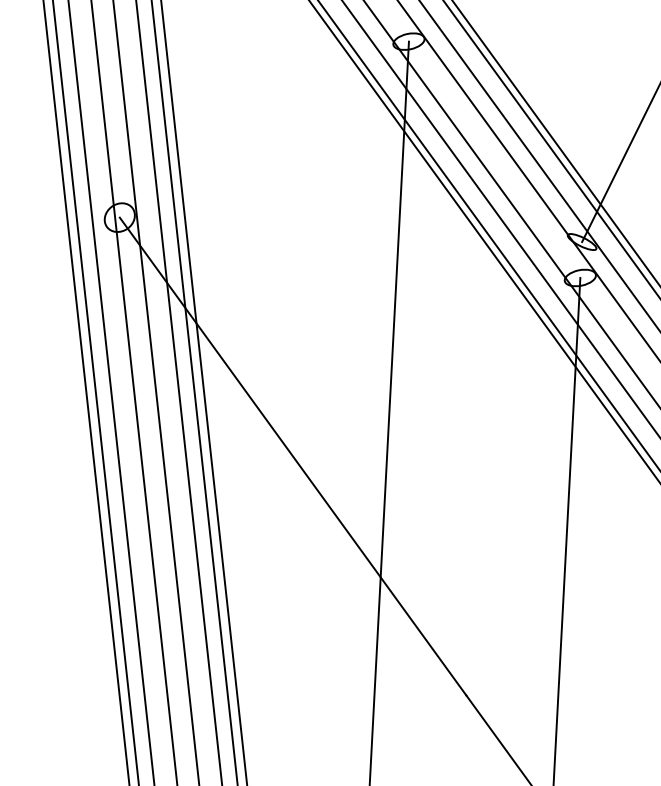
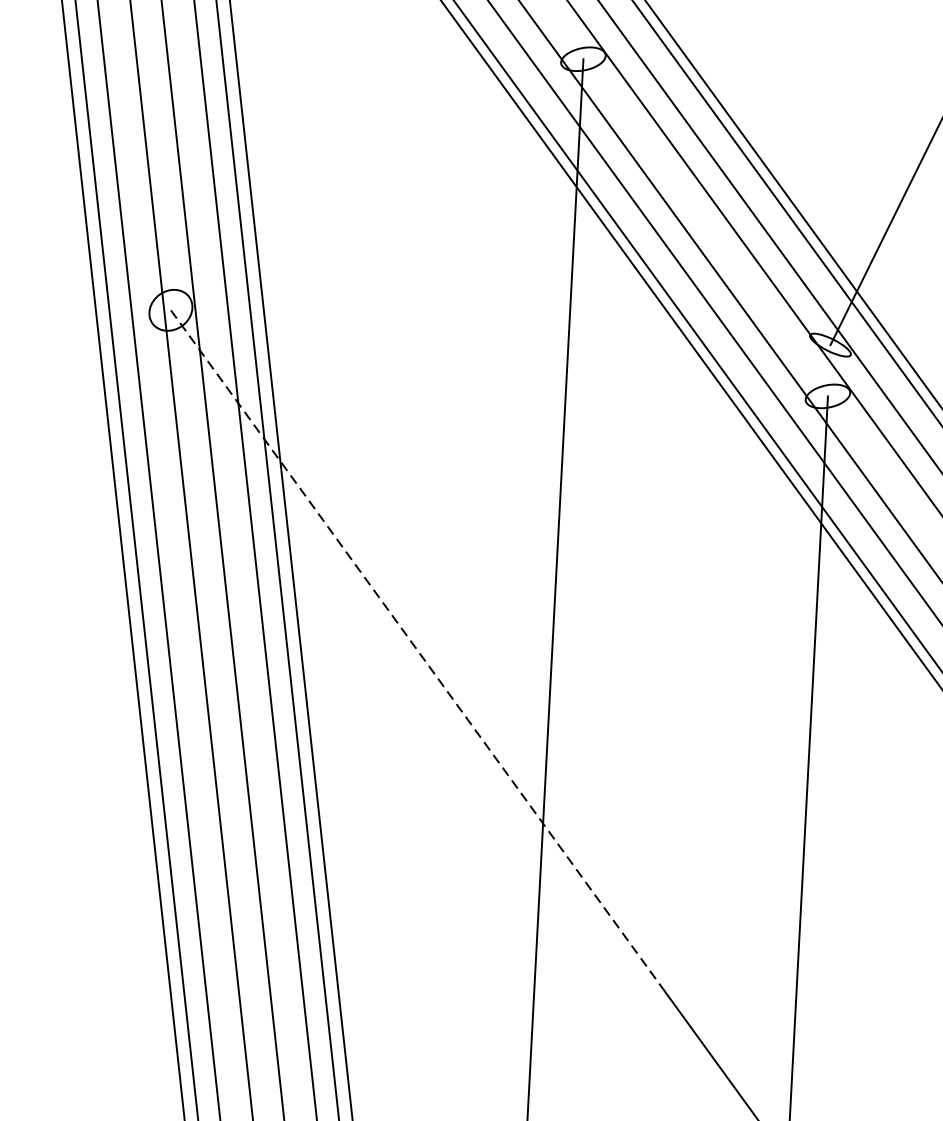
line: (293, 456) -> (418, 651), solid -> dashed

